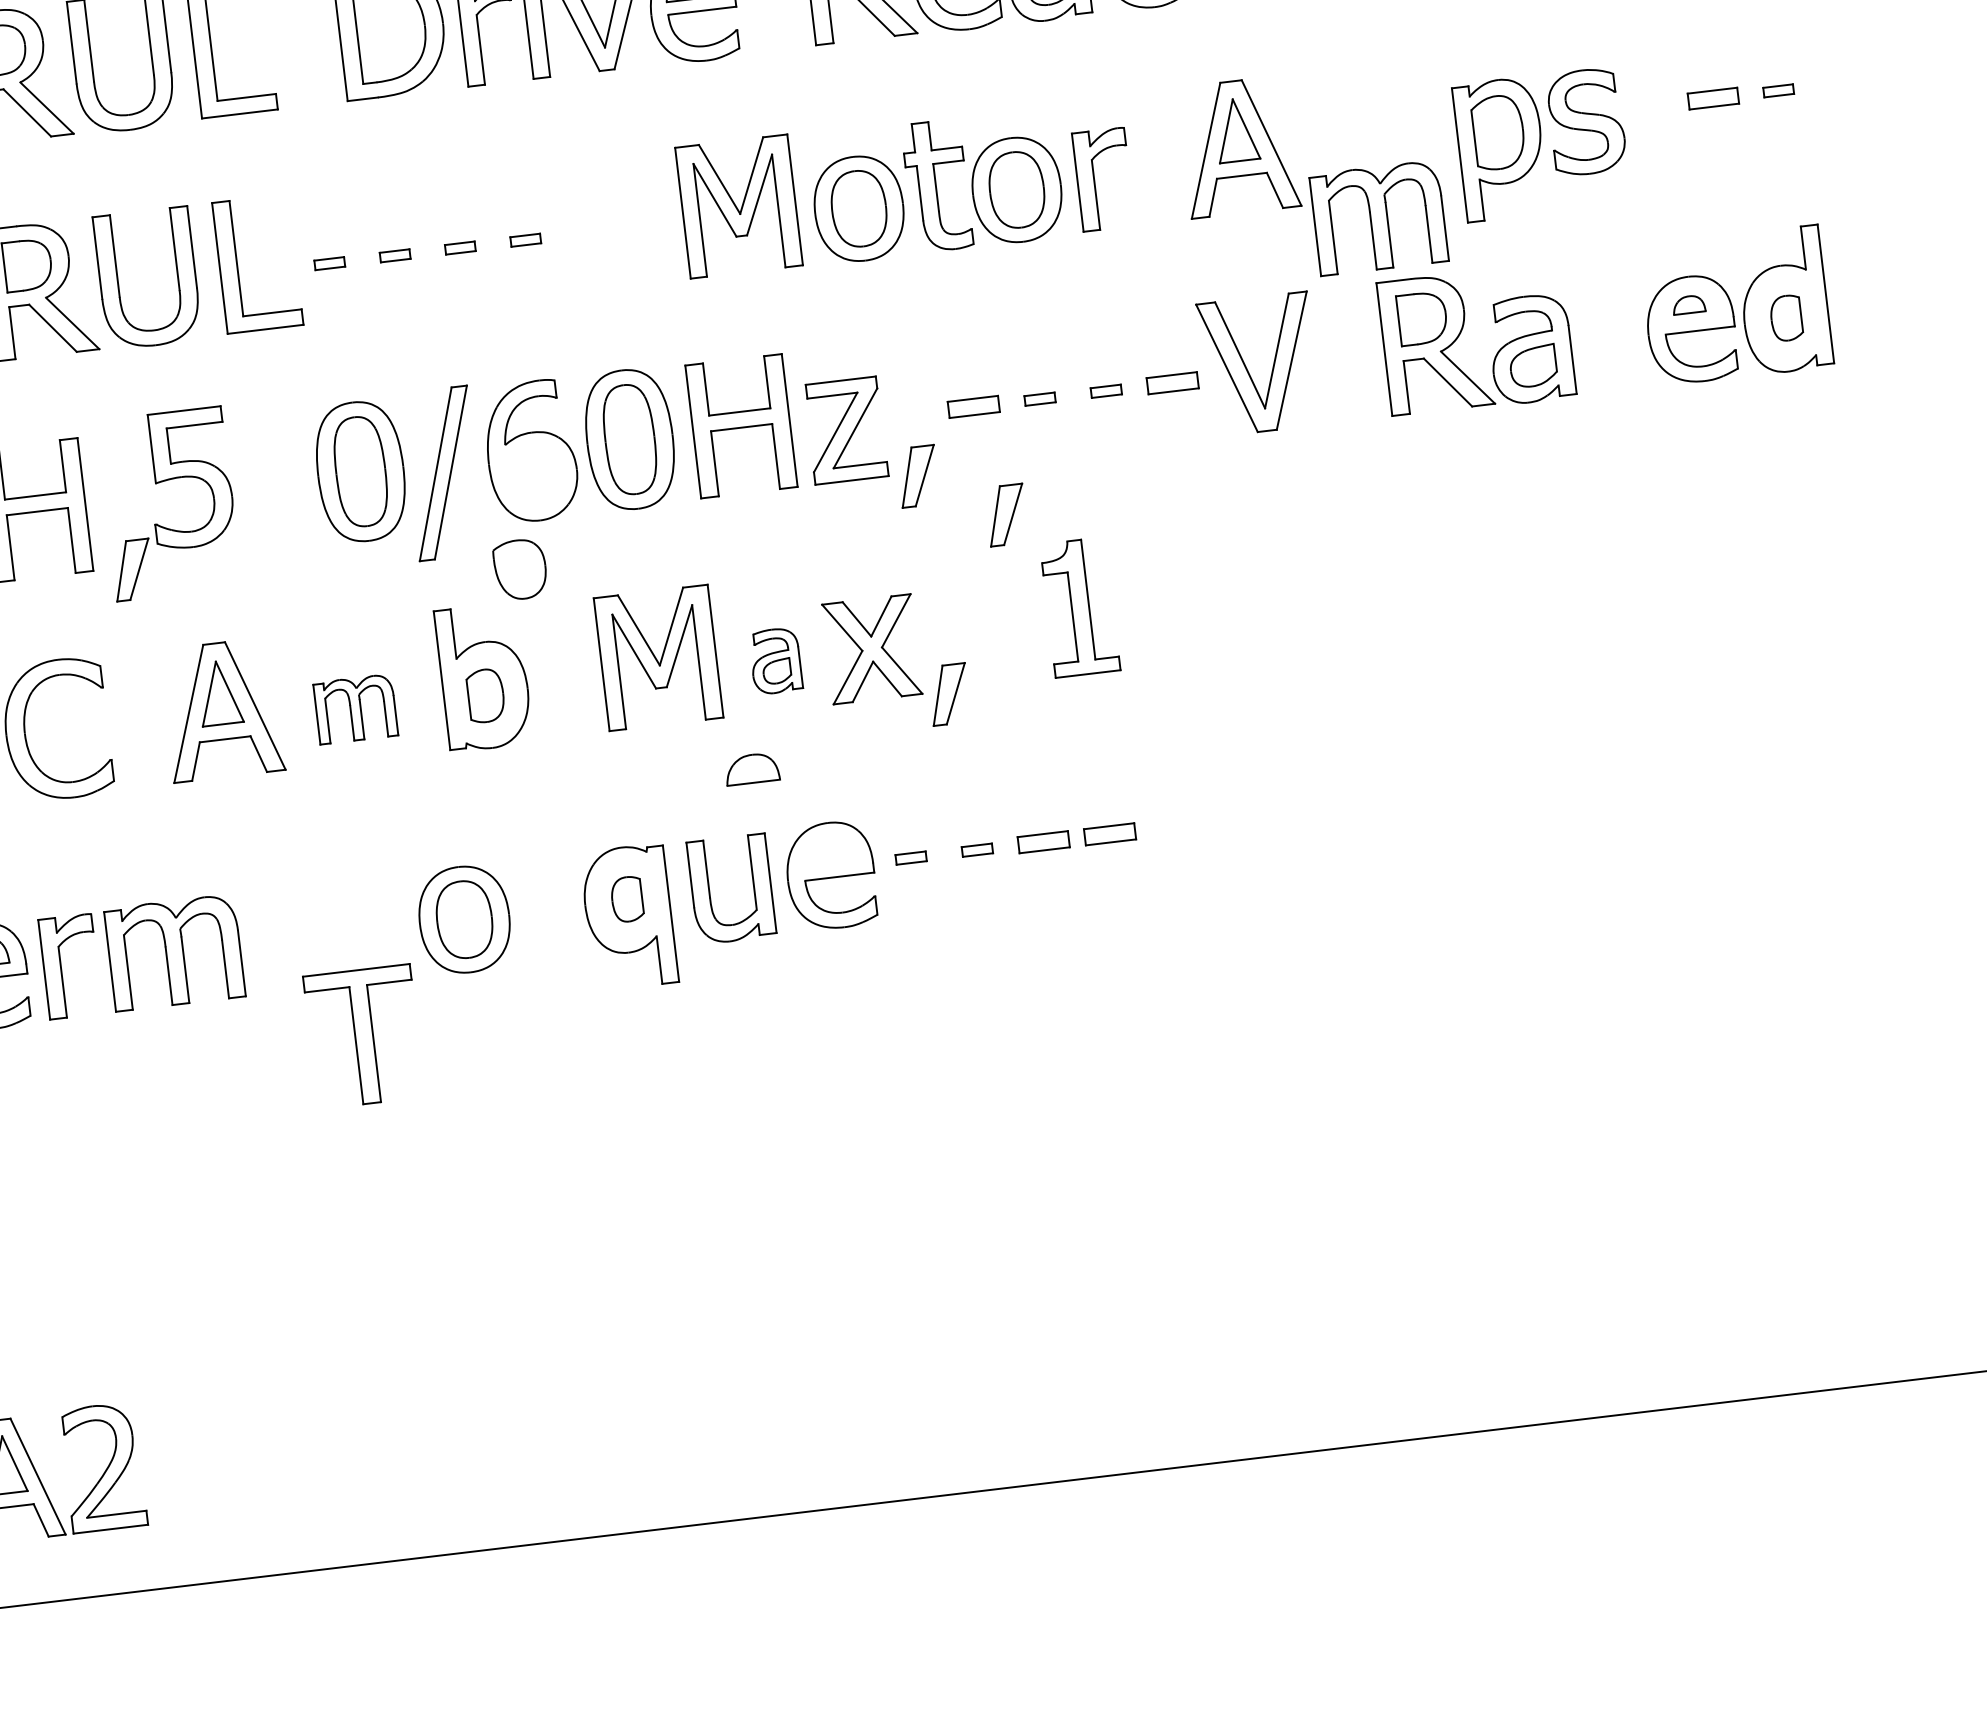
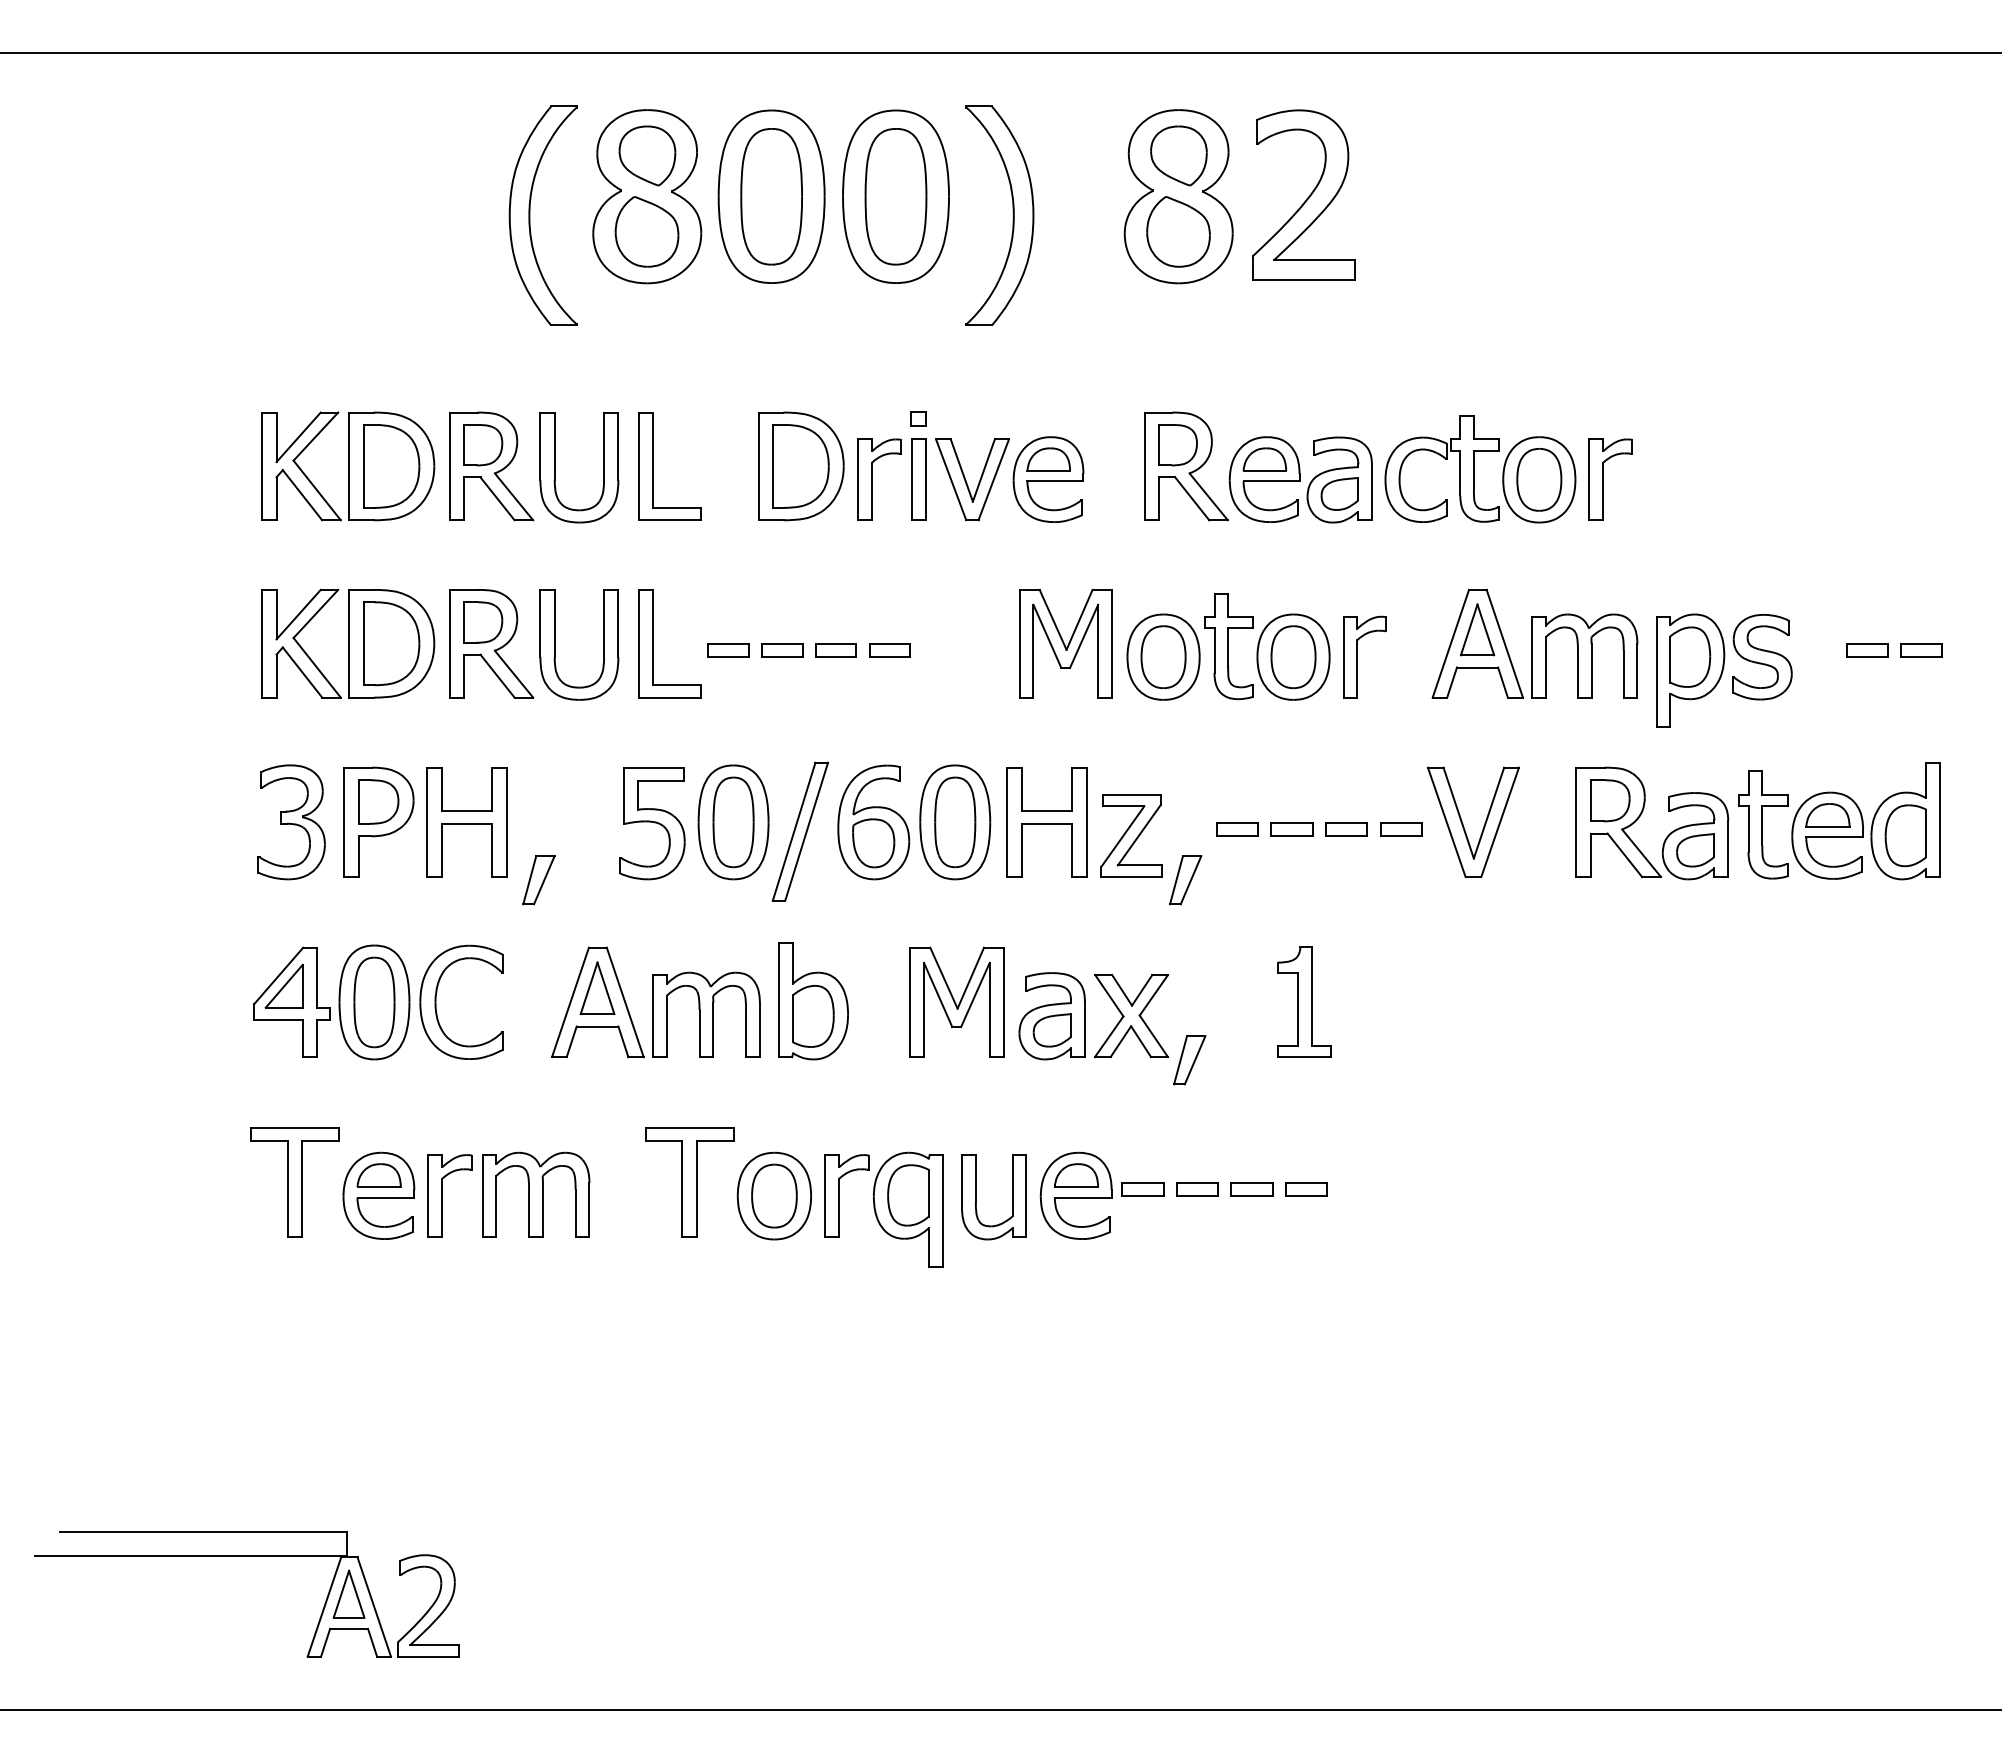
part: (1778, 90) -> (1921, 650), size x1.67
part: (1378, 217) -> (1584, 655), moved
part: (525, 240) -> (889, 650), size x1.67
part: (459, 248) -> (835, 650), size x1.67
part: (395, 255) -> (782, 650), size x1.67
part: (329, 263) -> (728, 650), size x1.67
part: (1688, 304) -> (1827, 815), size x1.67
part: (1785, 317) -> (1905, 835), size x1.67
part: (1611, 325) -> (1763, 824), added
part: (1106, 391) -> (1346, 829), size x1.67
part: (1039, 399) -> (1291, 829), size x1.67
part: (190, 478) -> (652, 823), moved
part: (1006, 515) -> (1253, 920), removed
part: (520, 569) -> (873, 843), moved
part: (775, 661) -> (1051, 1016), size x1.67
part: (485, 695) -> (813, 1016), size x1.43
part: (355, 708) -> (706, 1014), size x1.67
part: (752, 768) -> (1076, 1175), moved
part: (977, 850) -> (1197, 1189), size x1.67
part: (910, 858) -> (1142, 1189), size x1.67
part: (627, 899) -> (908, 1195), size x1.67
part: (543, 909) -> (839, 1195), added
part: (364, 1036) -> (689, 1182), moved

